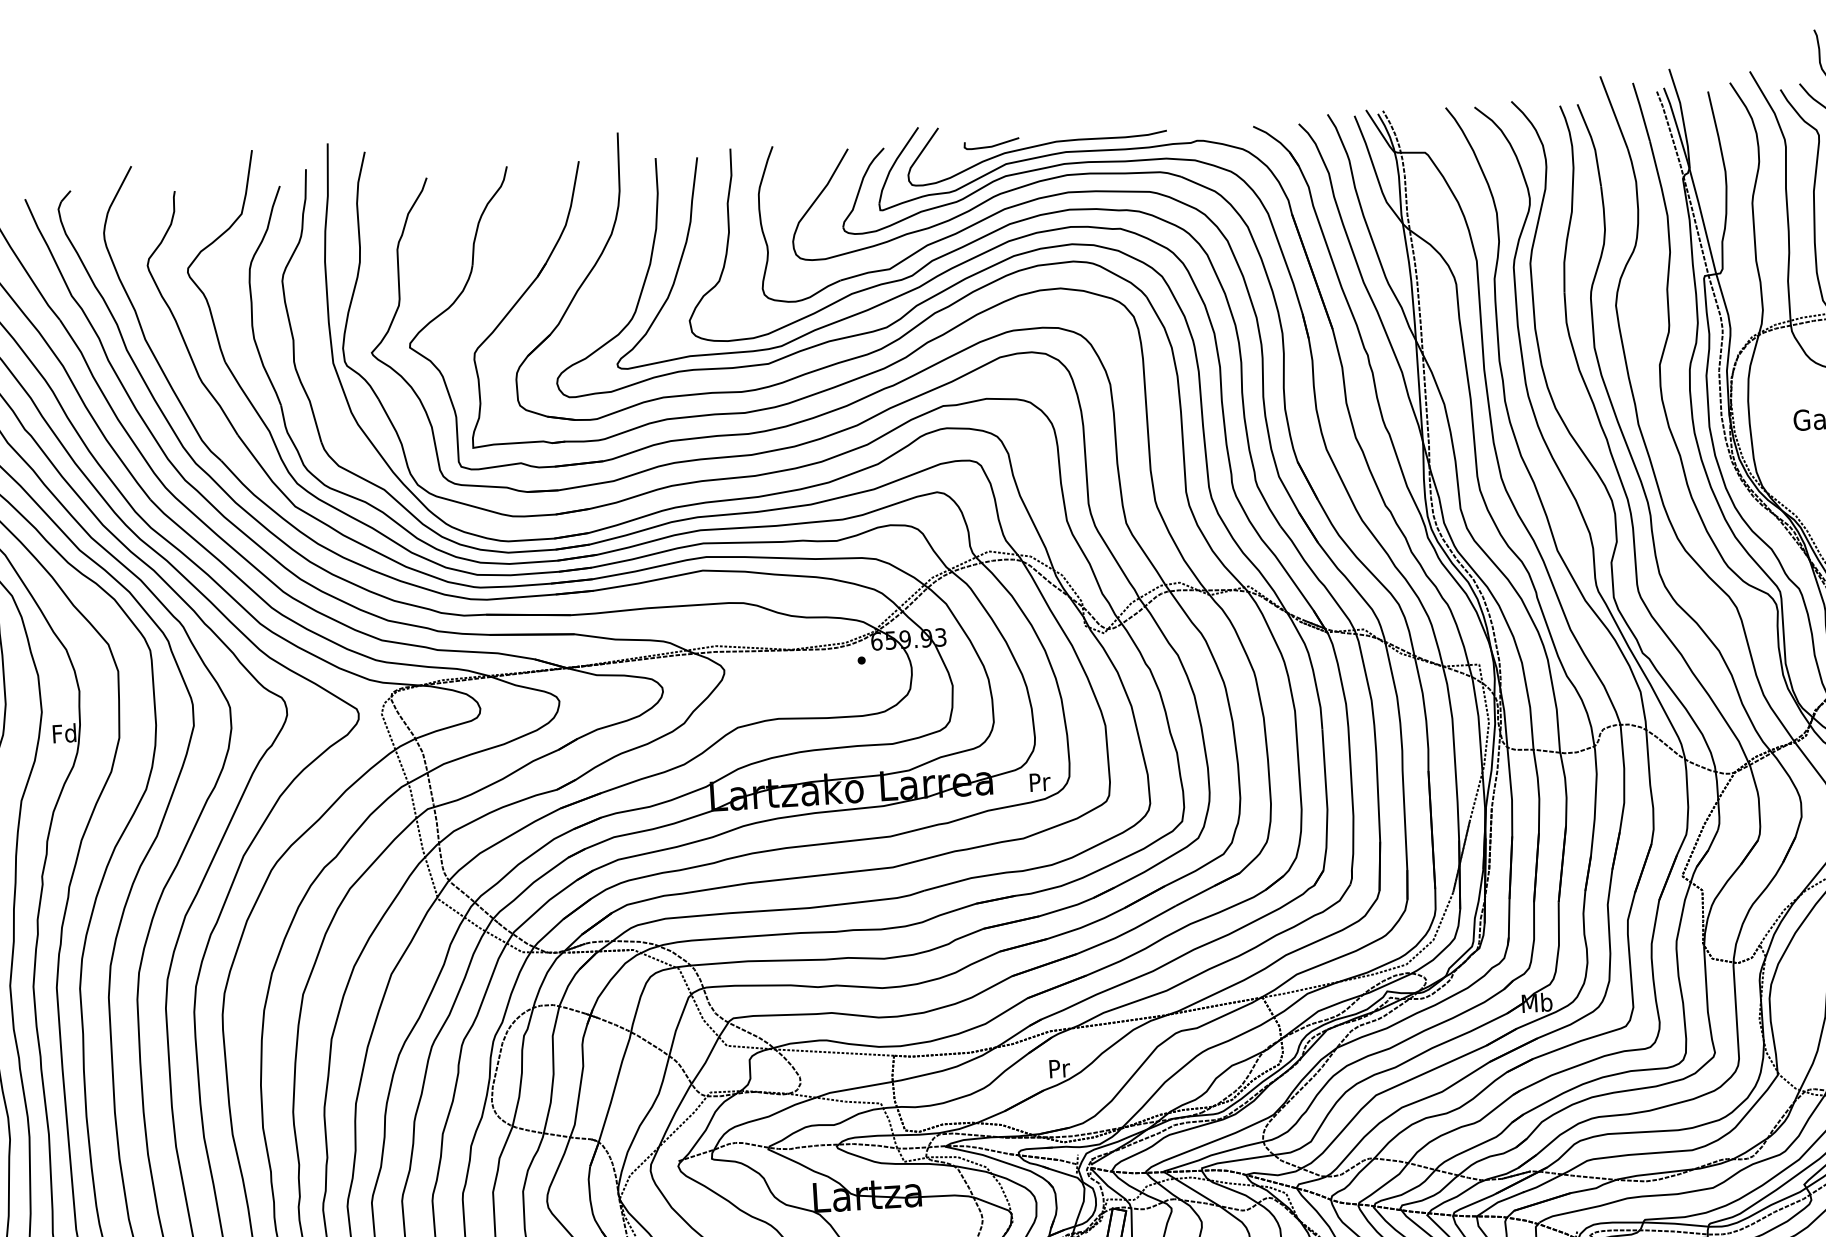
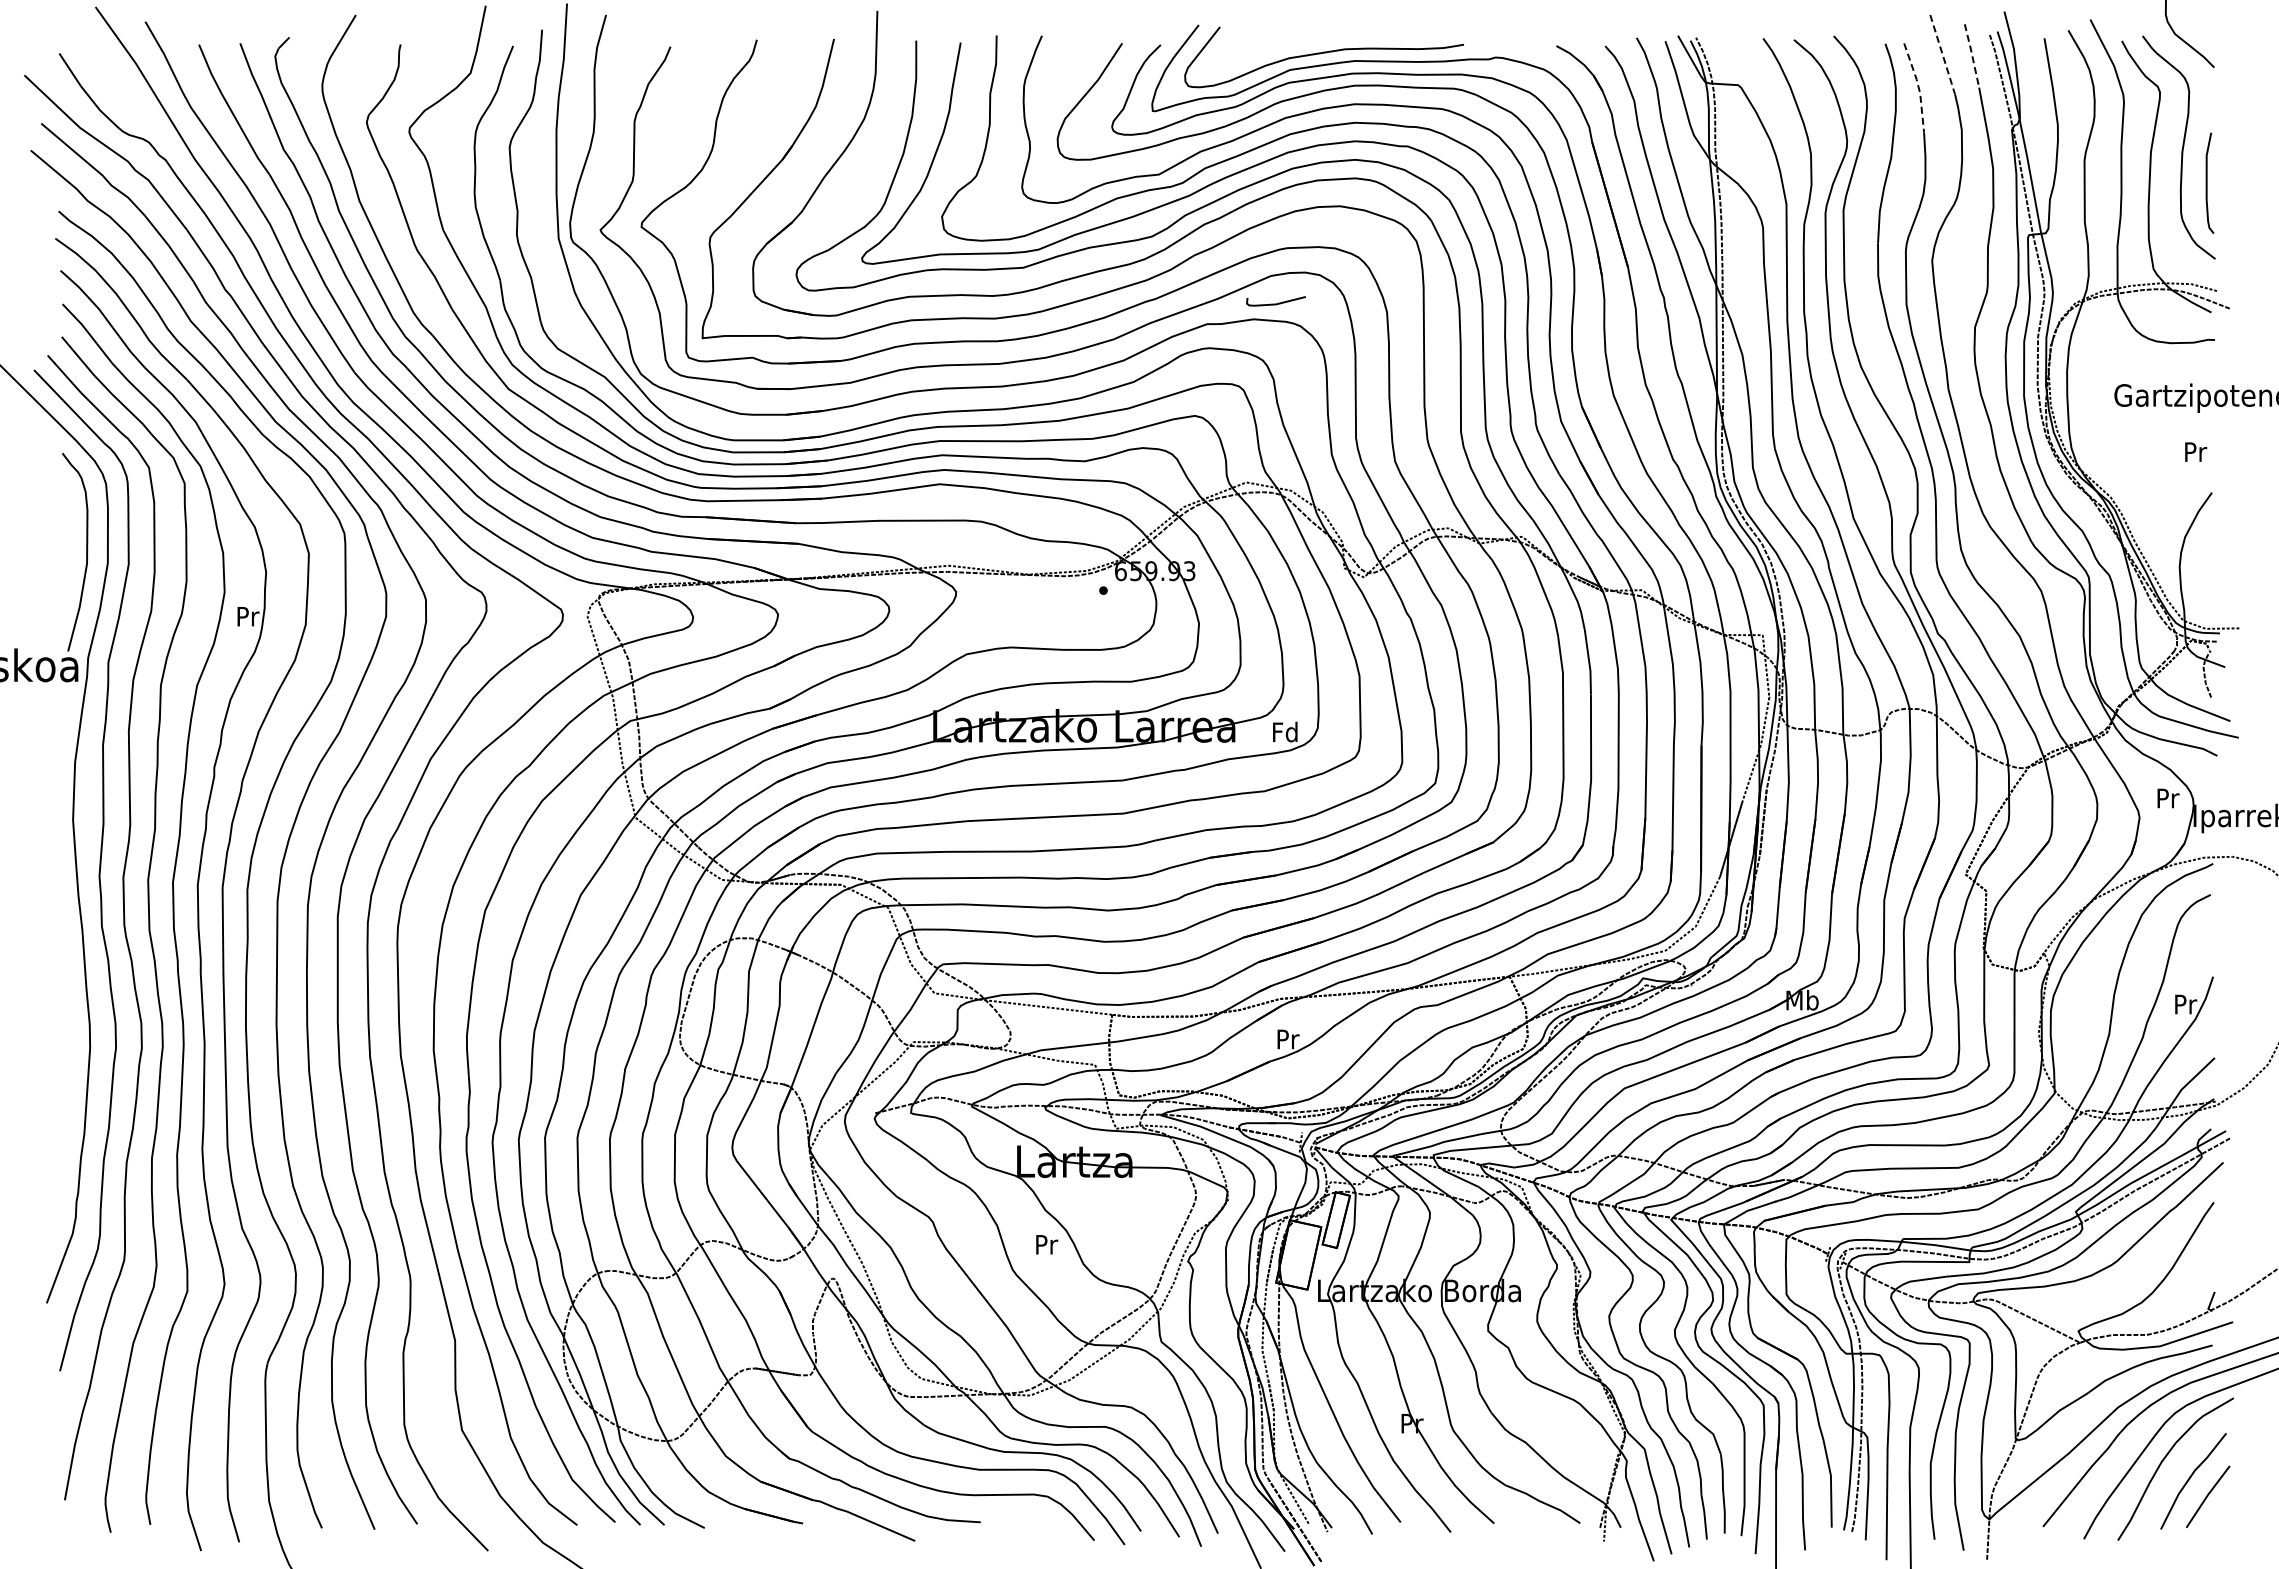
line: (1641, 111) -> (1972, 55), solid -> dashed
line: (1613, 112) -> (1942, 54), solid -> dashed
line: (1593, 144) -> (1918, 87), solid -> dashed
curve: (991, 145) -> (1275, 303), moved
text: (64, 733) -> (247, 616), Fd -> Pr
text: (1039, 781) -> (1285, 731), Pr -> Fd

